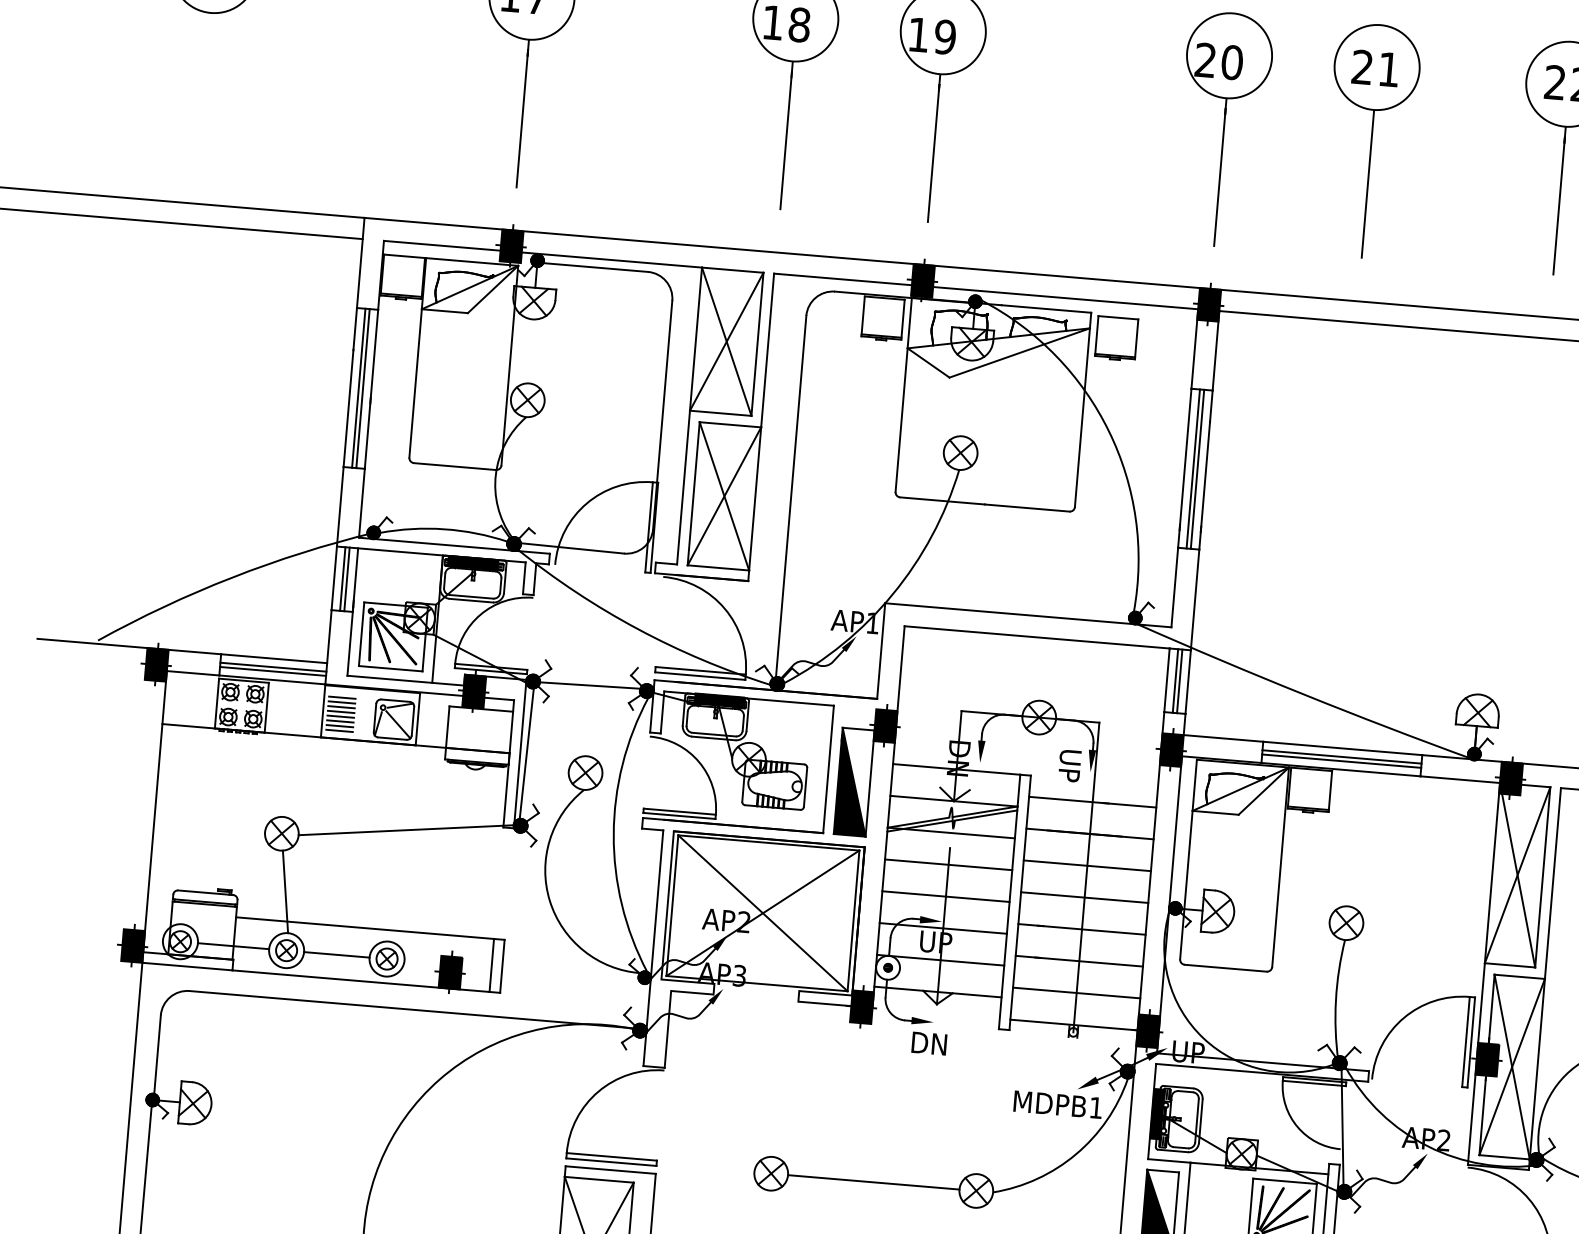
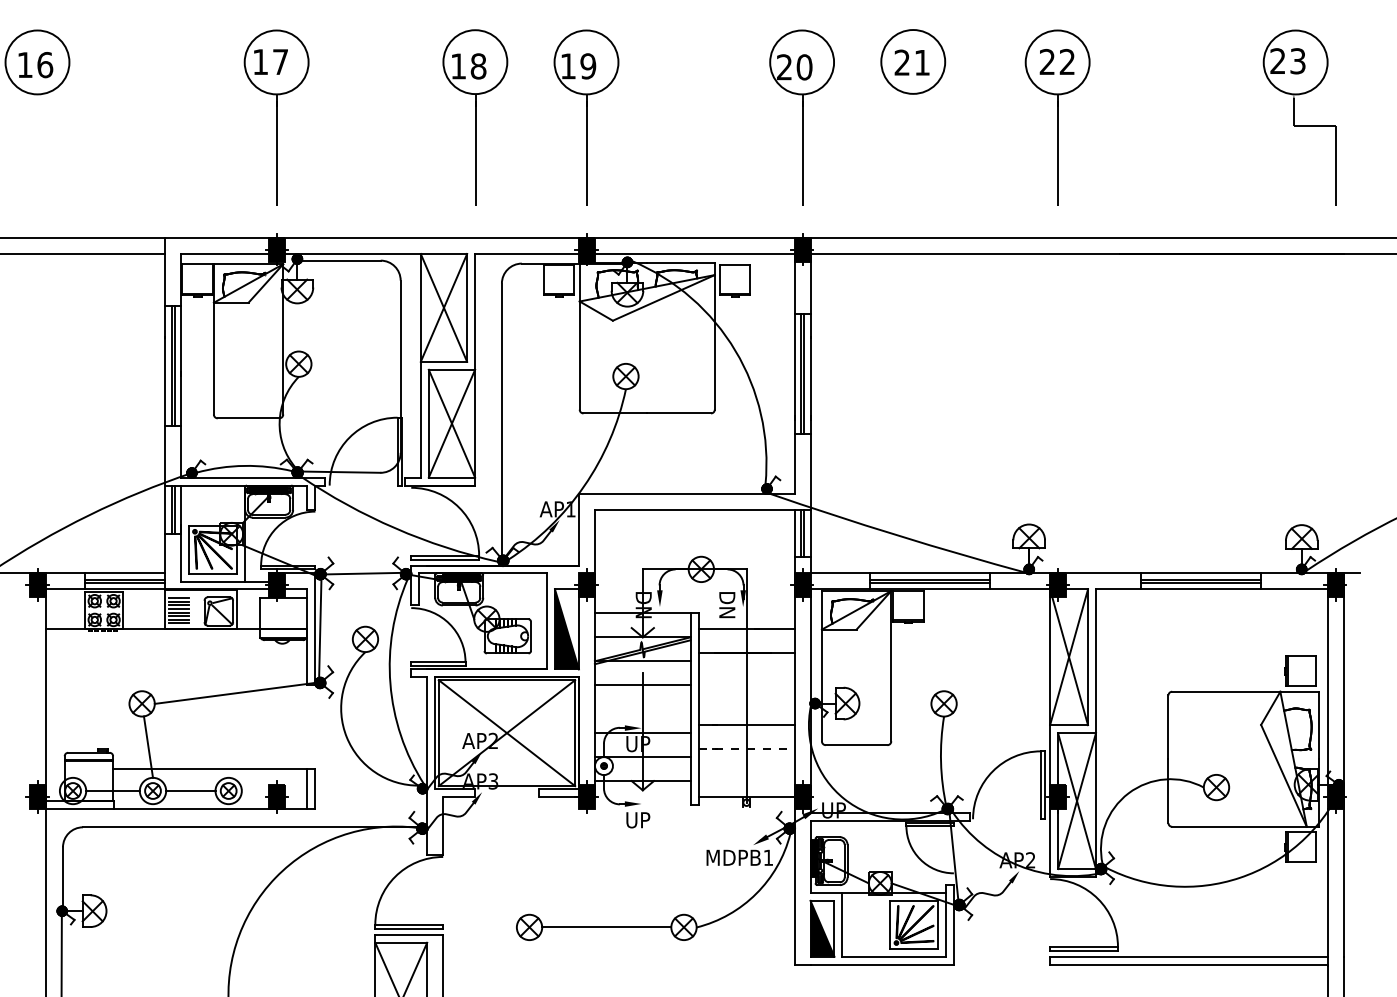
line: (1367, 183) -> (913, 149), removed
text: (1070, 767) -> (727, 604), UP -> DN
line: (1087, 866) -> (746, 677), removed
line: (945, 896) -> (642, 709), removed
line: (1084, 897) -> (746, 701), removed
line: (1079, 961) -> (746, 749), solid -> dashed
line: (1076, 993) -> (746, 773), removed
text: (929, 1044) -> (639, 820), DN -> UP

